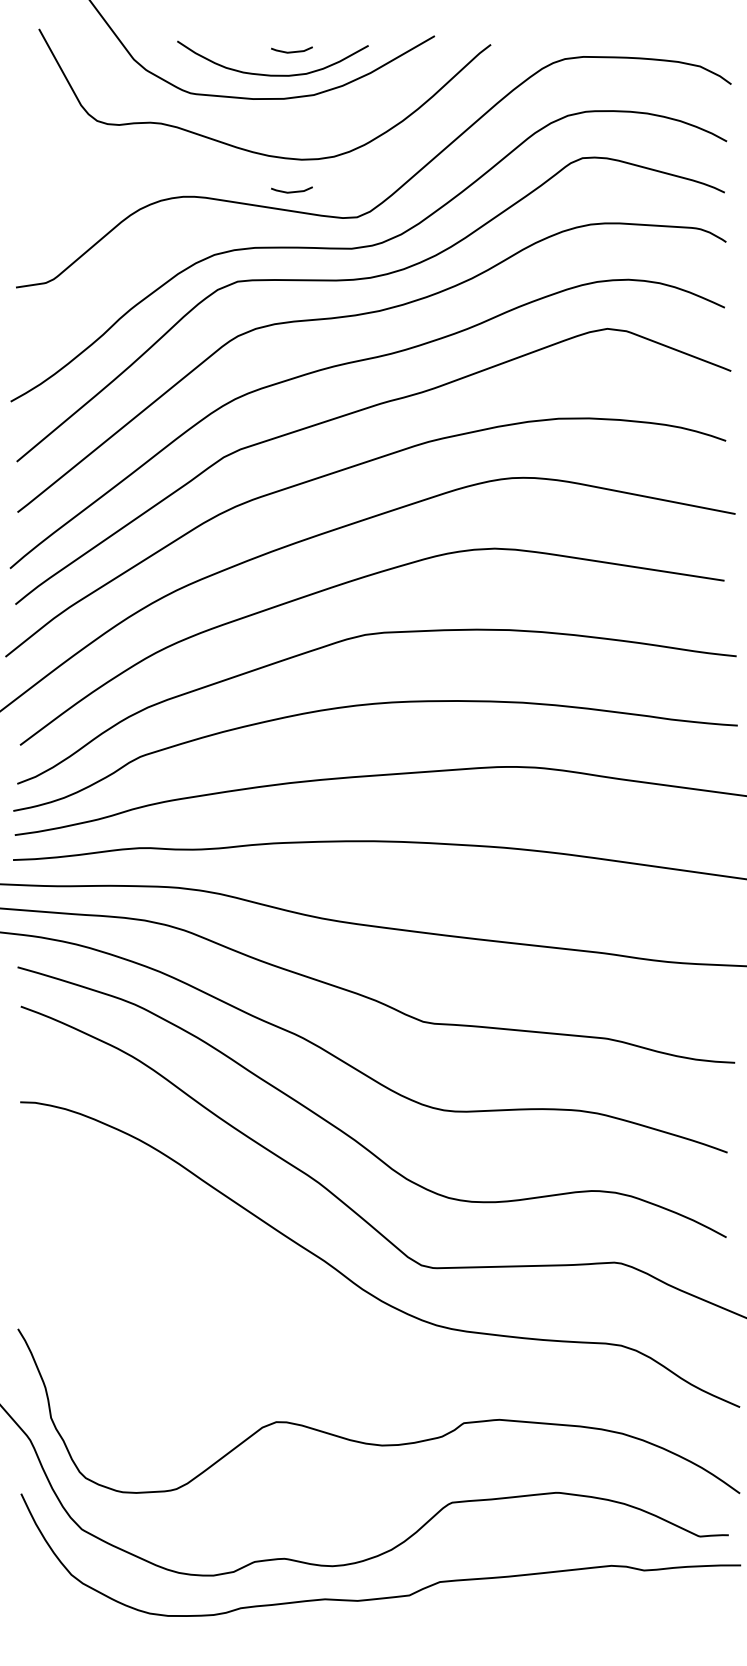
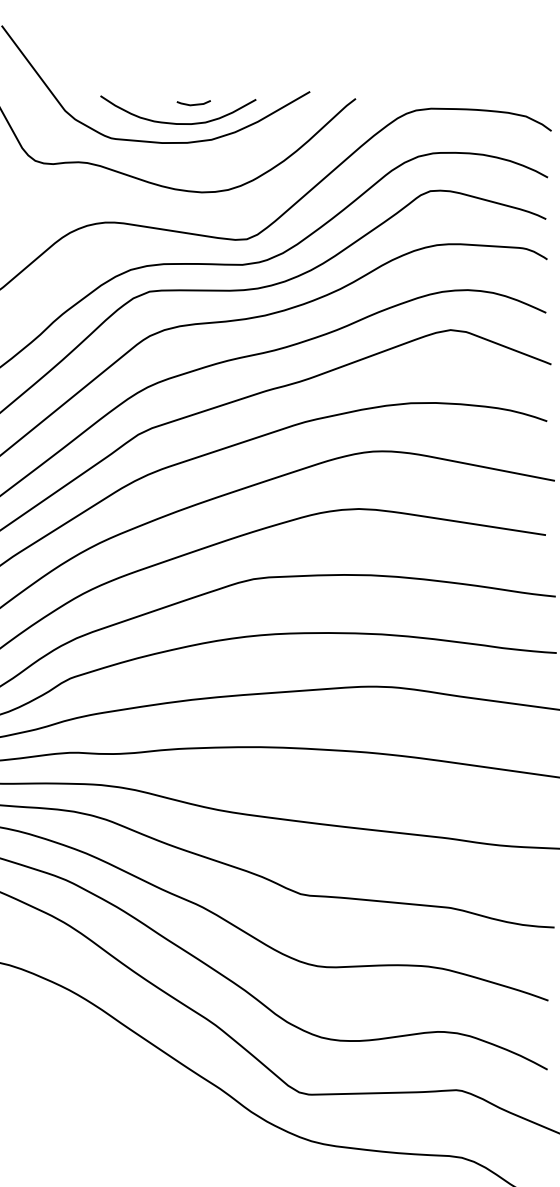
line: (291, 191) -> (193, 218), removed

